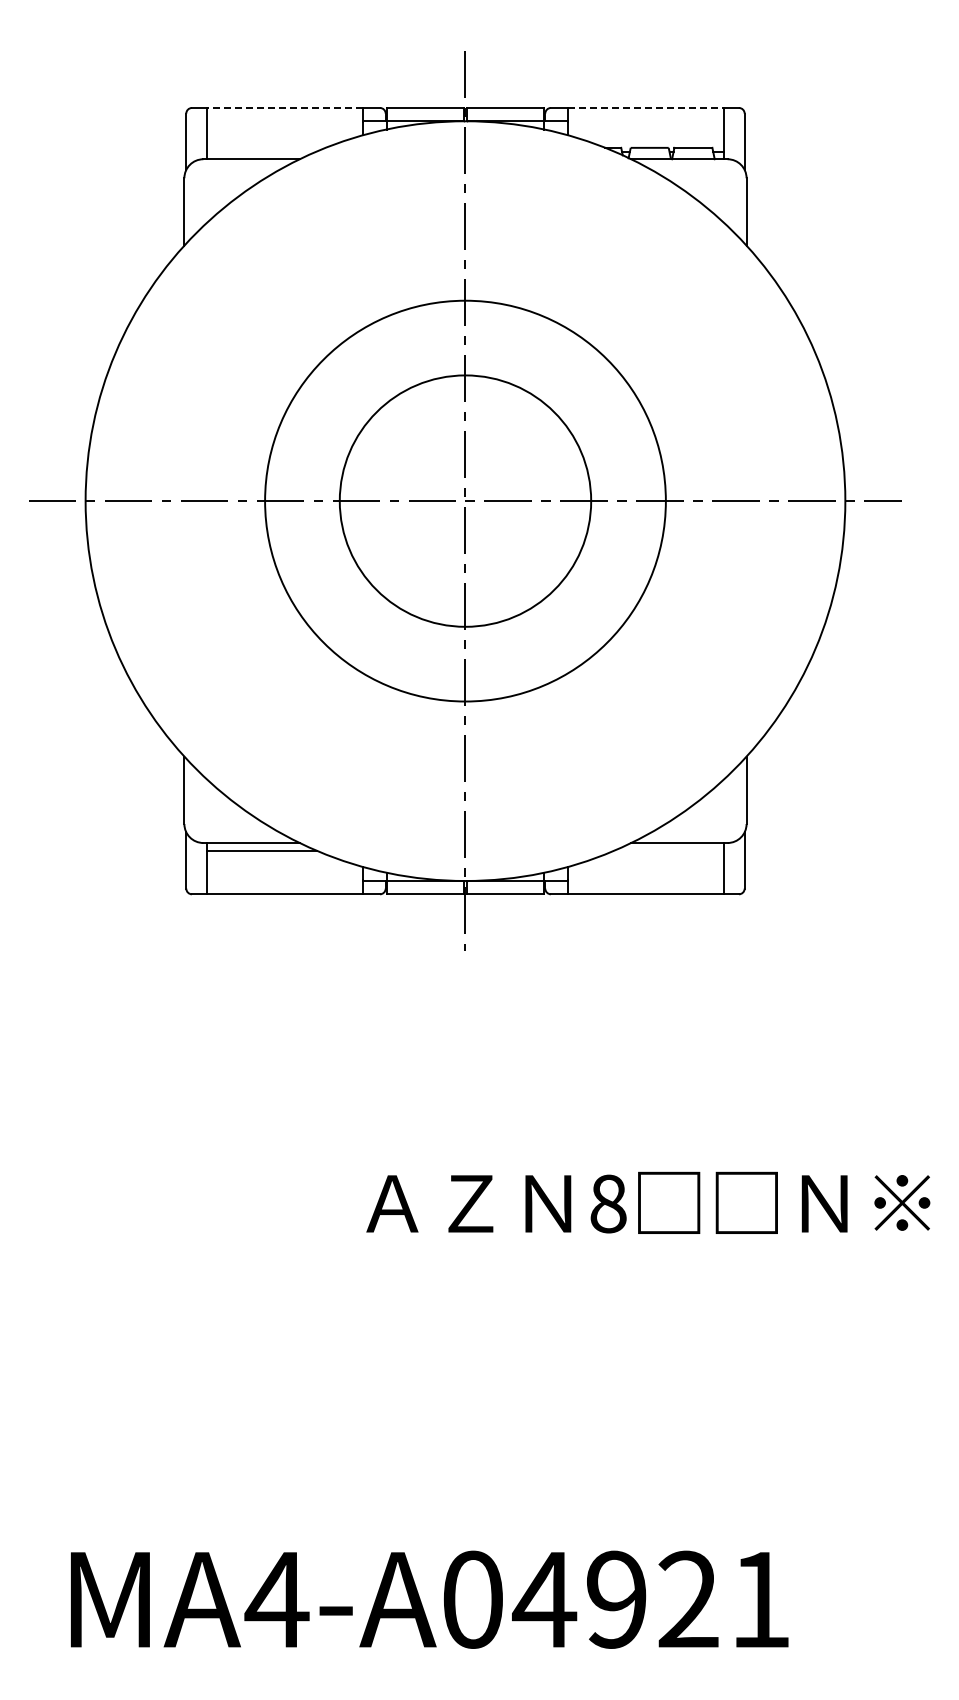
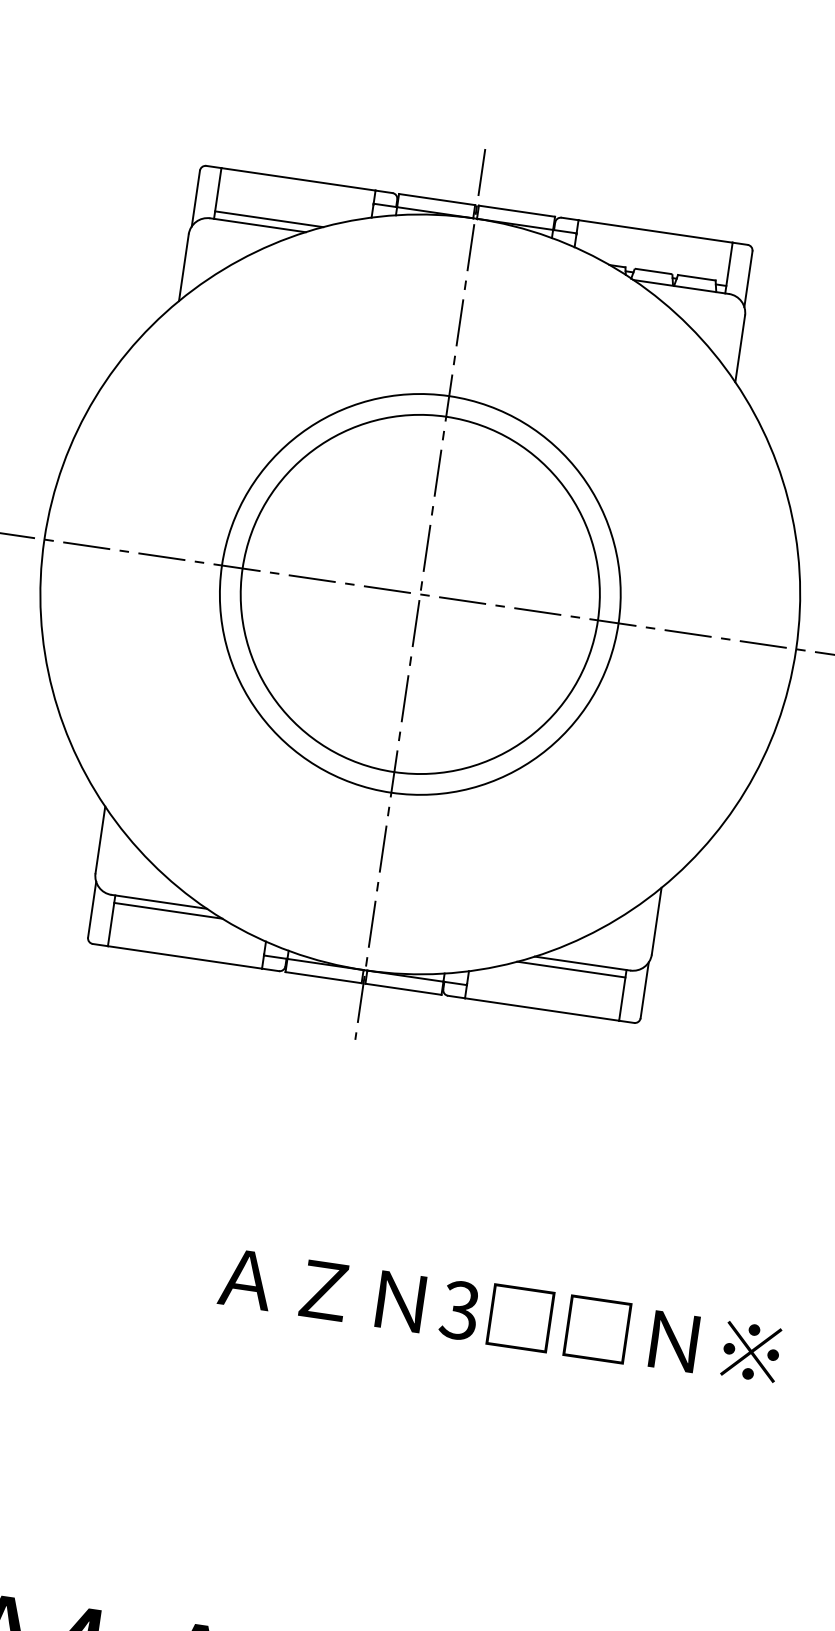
line: (285, 107) -> (299, 178), dashed -> solid
line: (645, 107) -> (655, 230), dashed -> solid
line: (261, 151) -> (268, 219), added
circle: (465, 500) -> (420, 593), size x1.43
line: (668, 850) -> (570, 969), added
text: (607, 1203) -> (459, 1309), 8 -> 3

